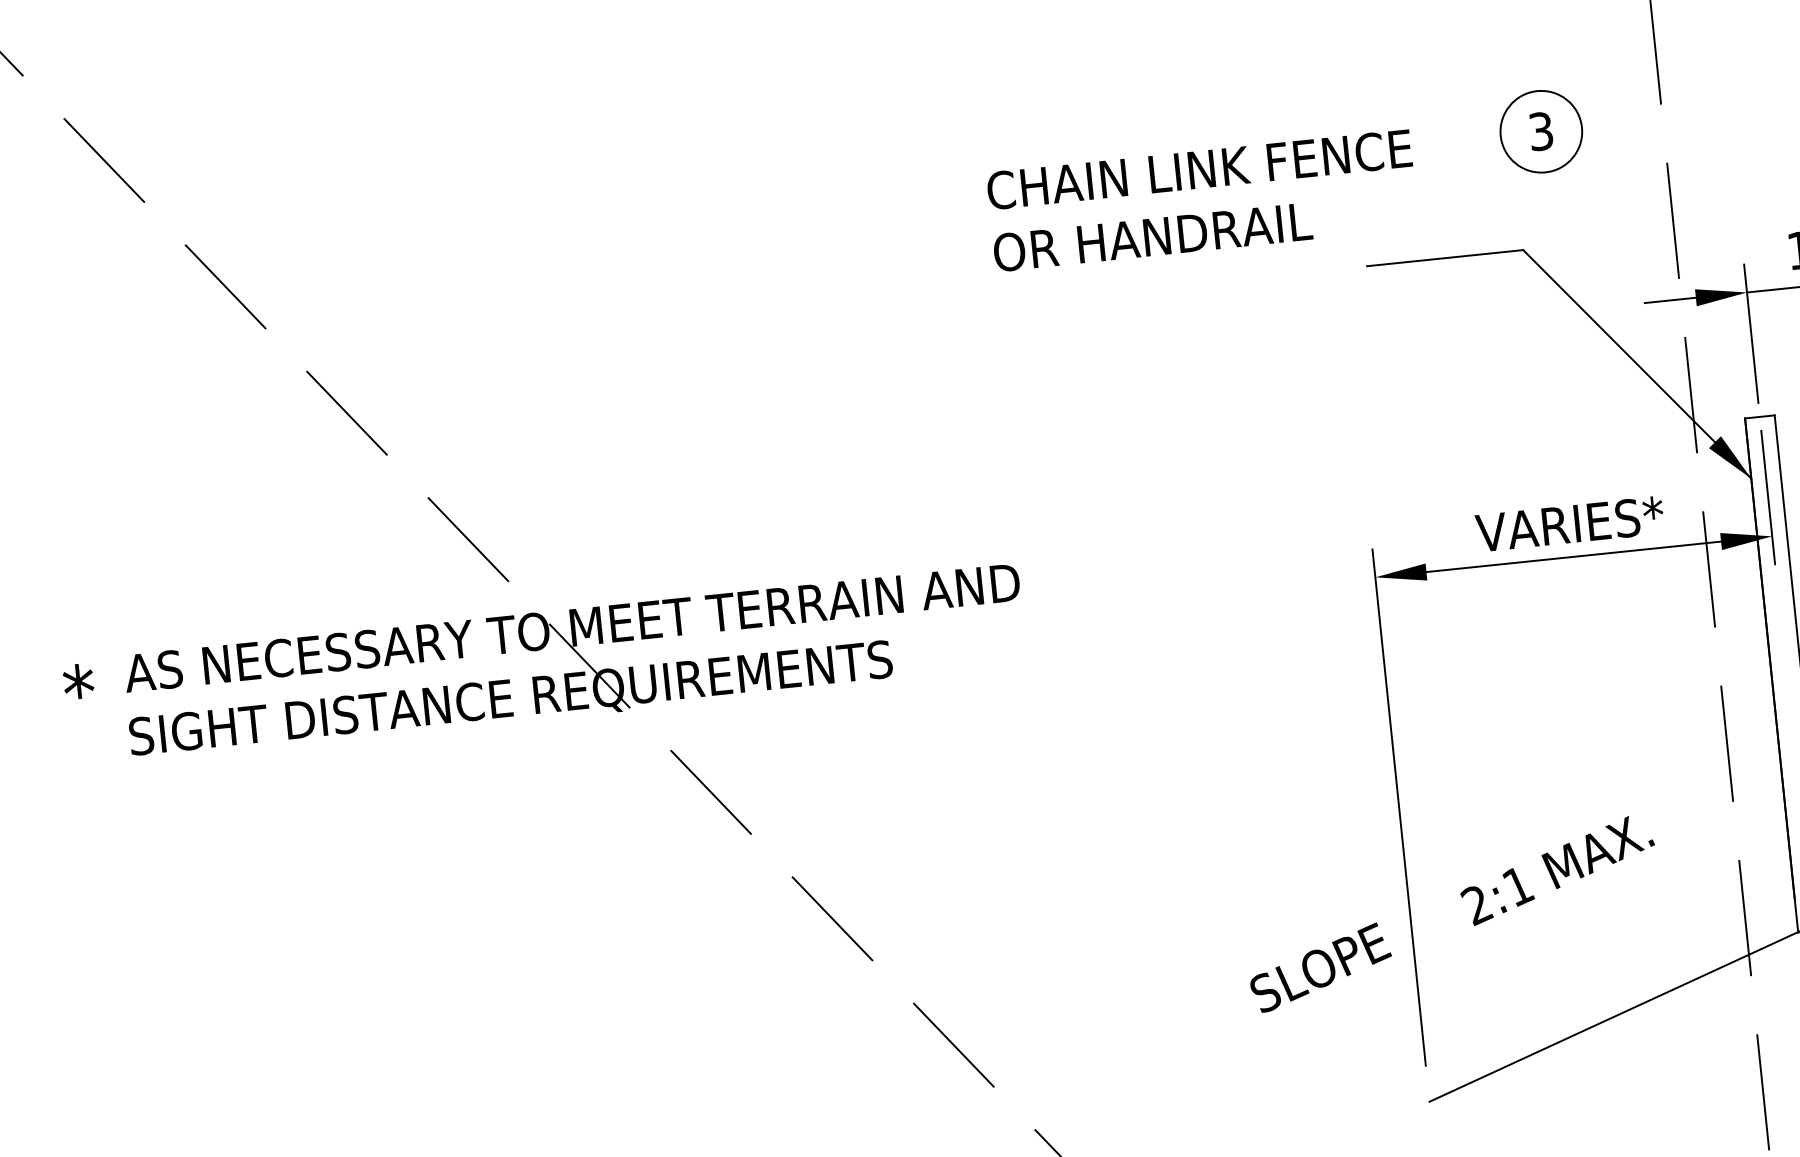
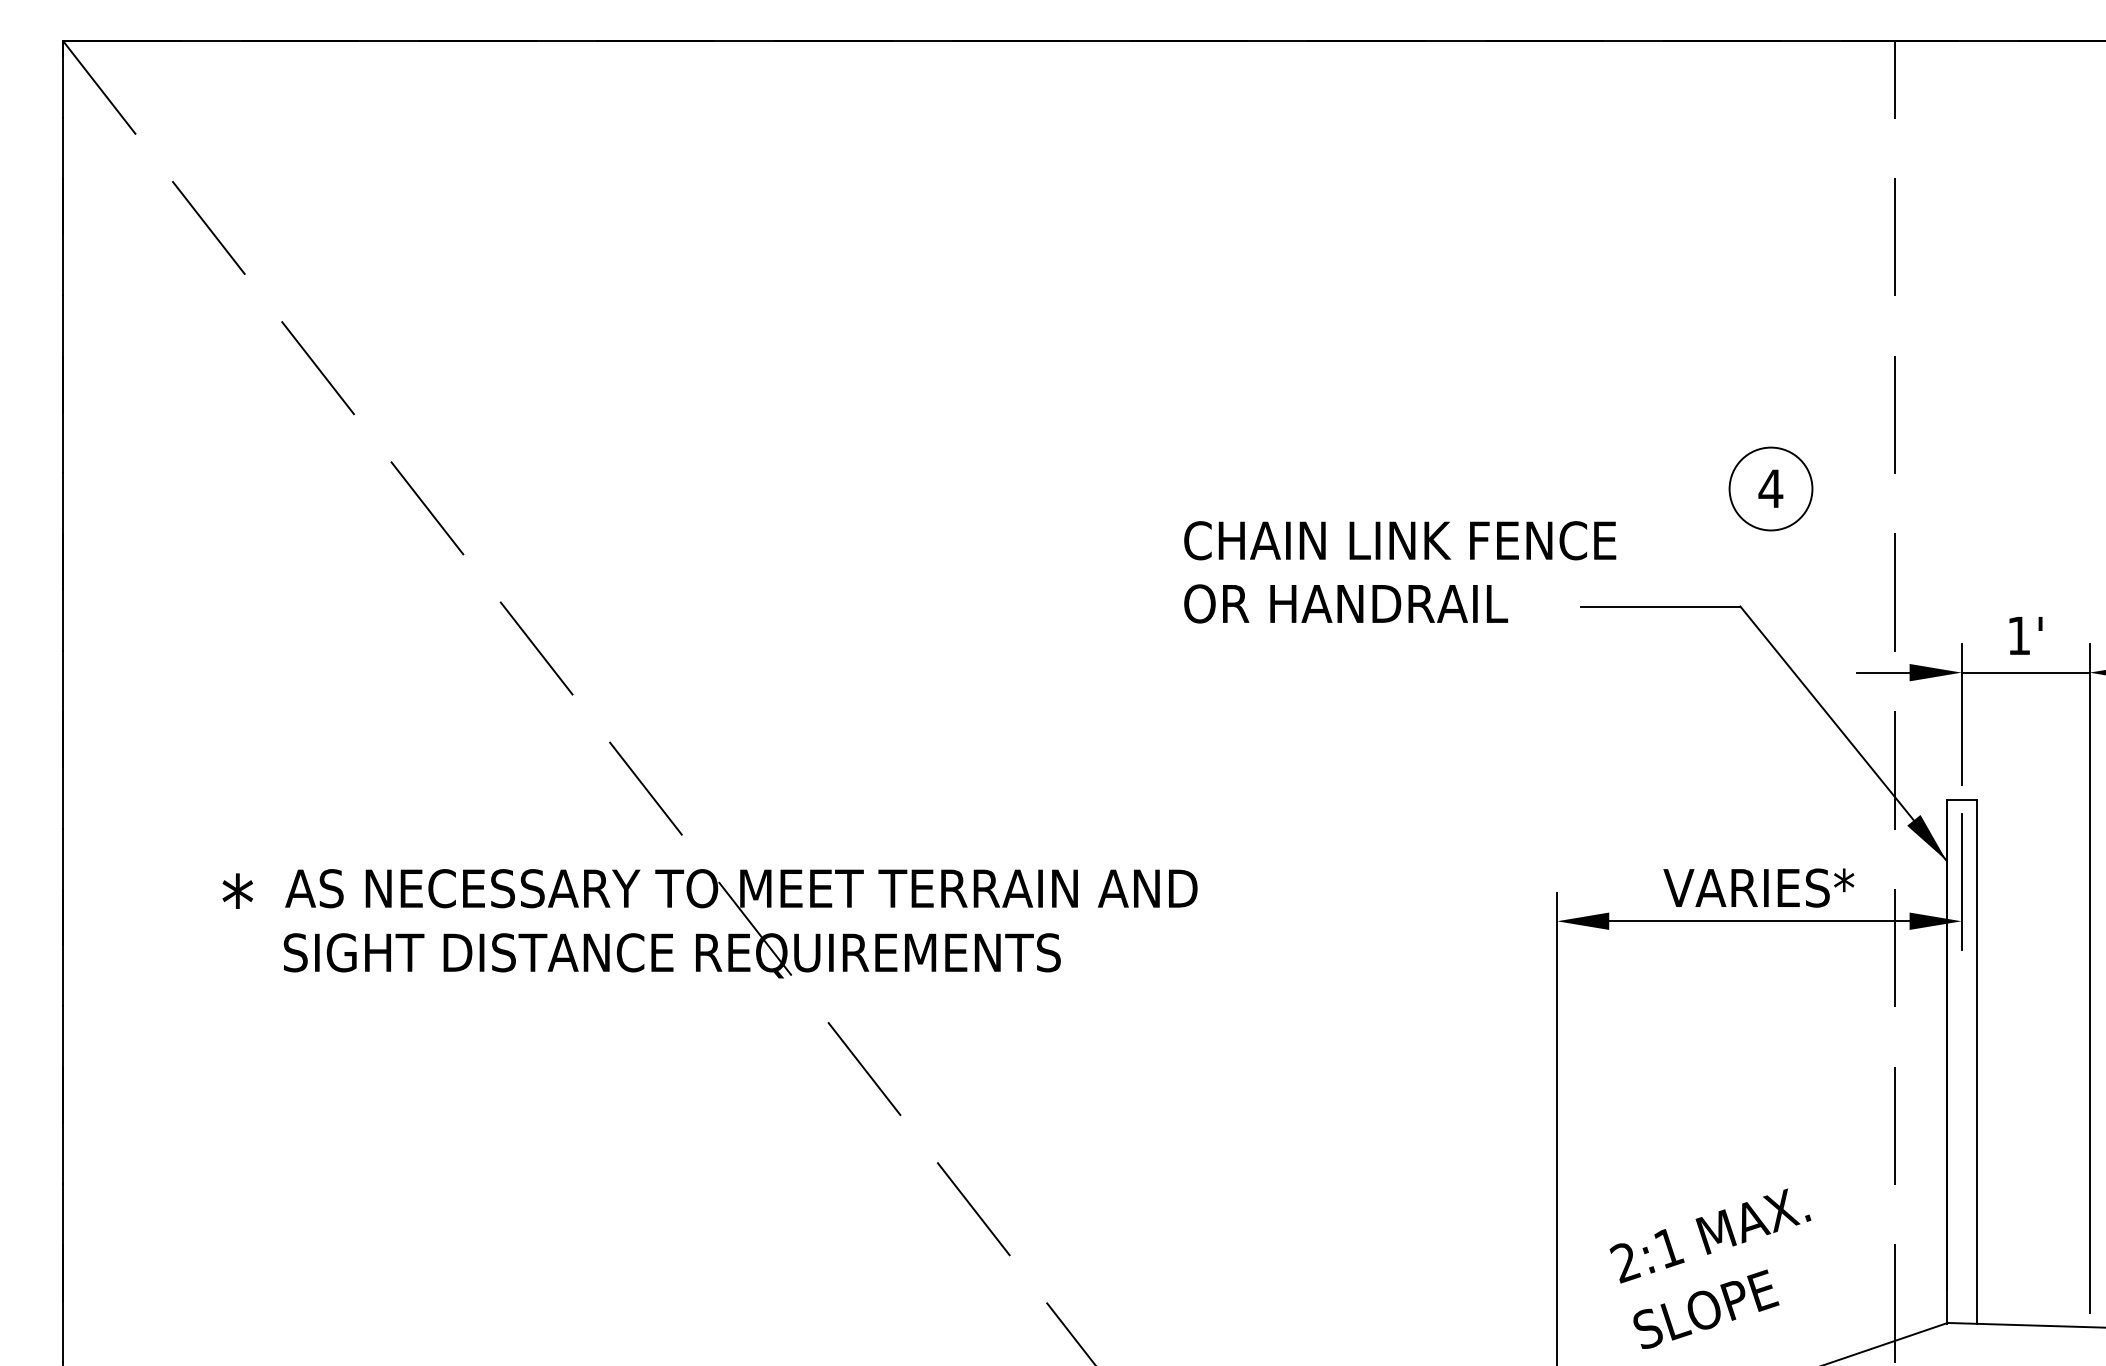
text: (1540, 131) -> (1770, 488), 3 -> 4
text: (1203, 200) -> (1400, 572), moved
text: (1320, 966) -> (1706, 1308), moved

